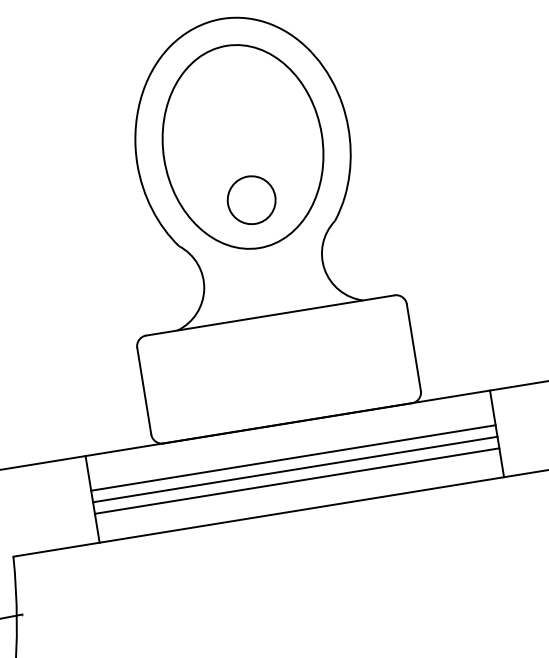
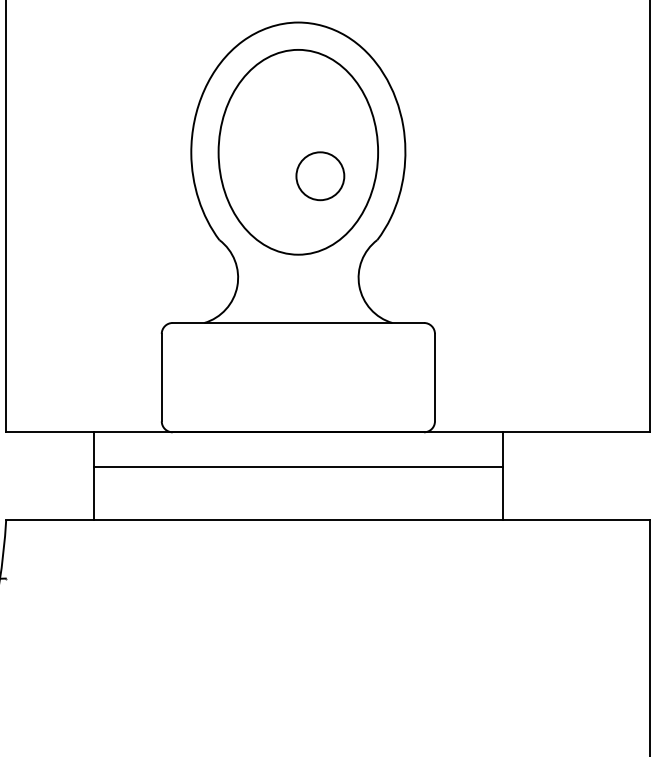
circle: (251, 200) -> (320, 176), moved
line: (295, 469) -> (298, 479), removed
line: (297, 480) -> (298, 490), removed

